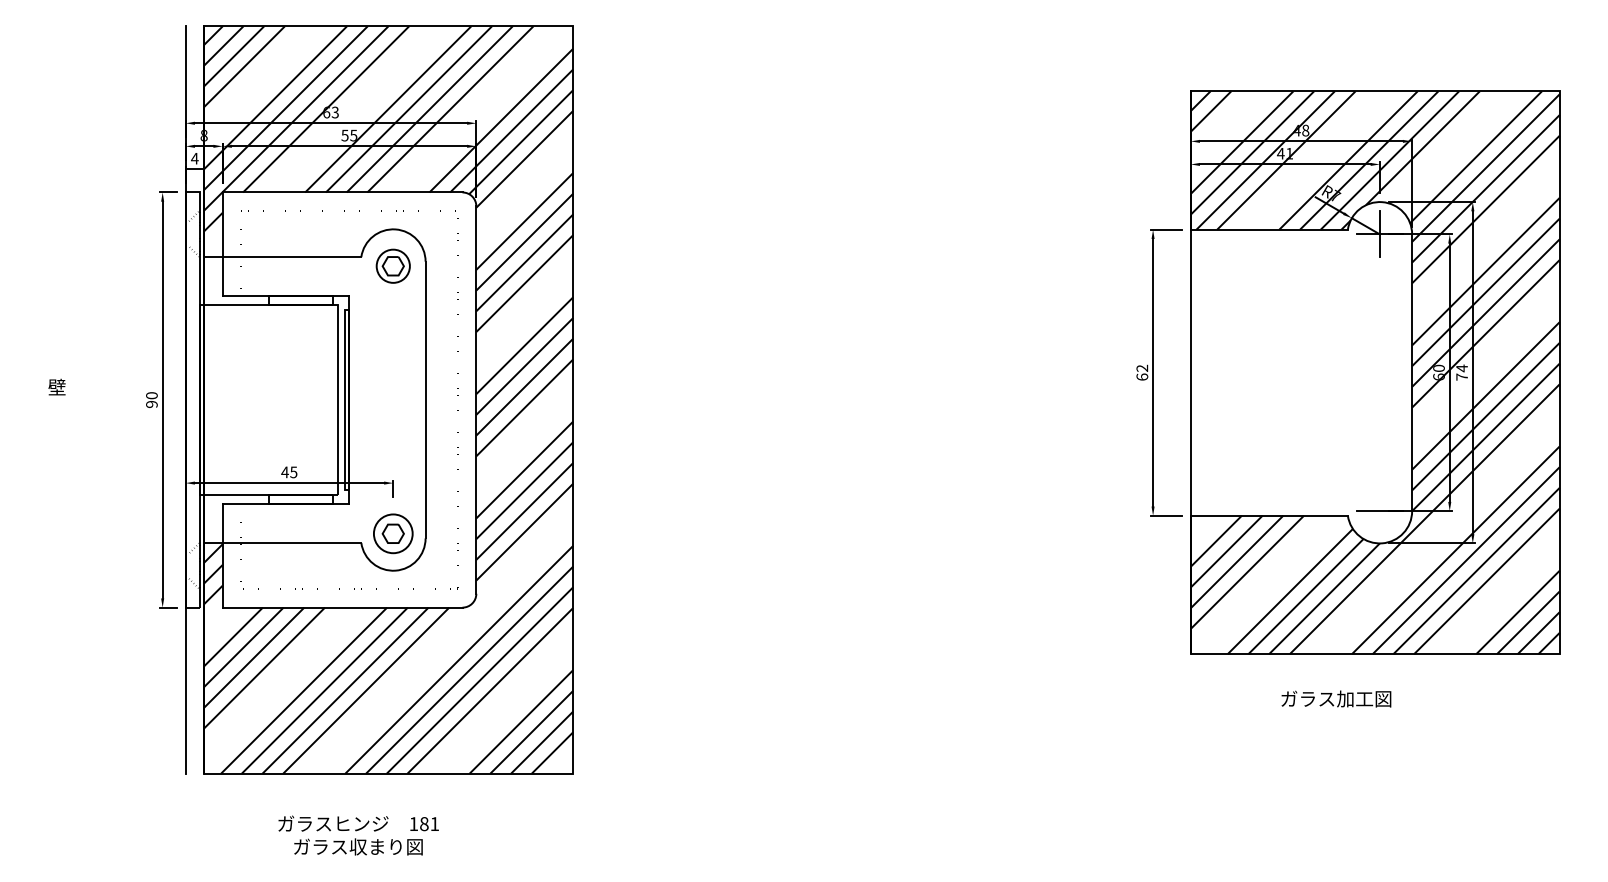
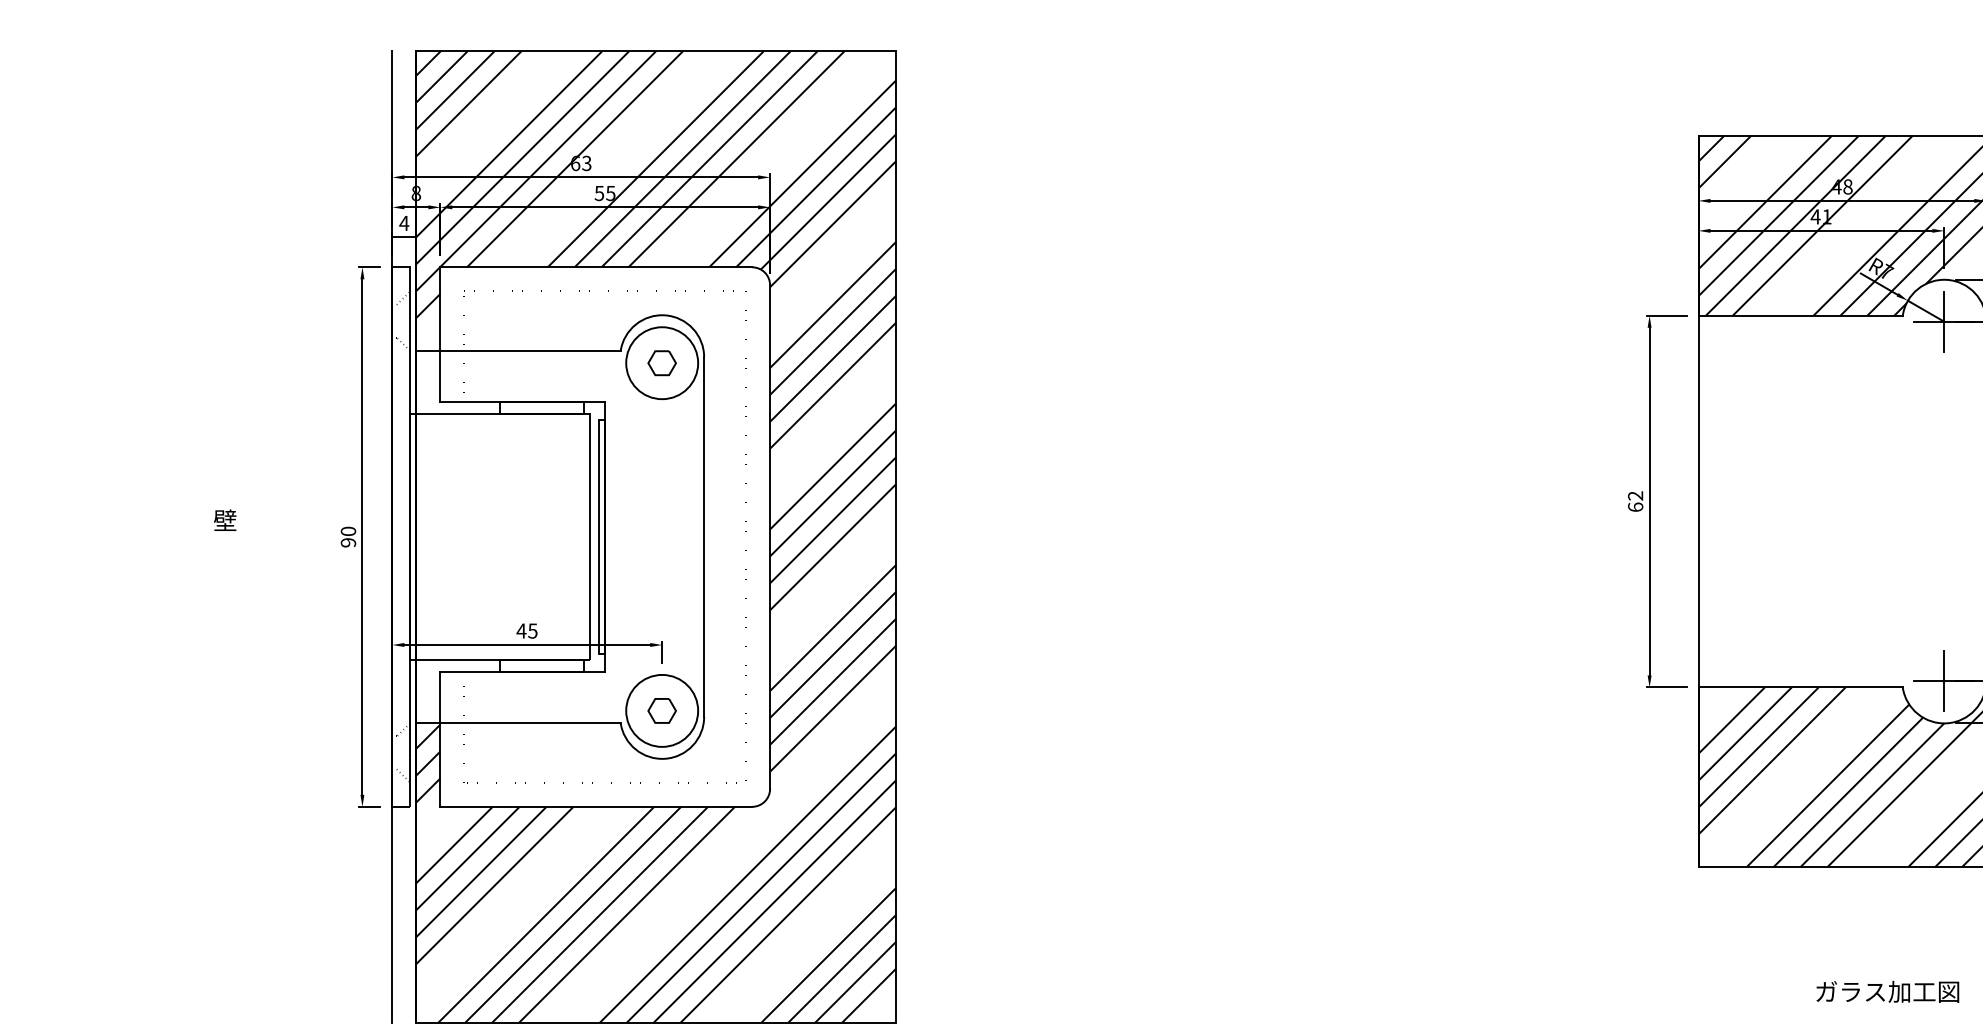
circle: (392, 265) -> (661, 362), size x1.67
line: (1379, 511) -> (1943, 681), added
circle: (392, 533) -> (661, 710), size x1.43
text: (1336, 698) -> (1887, 991), moved

